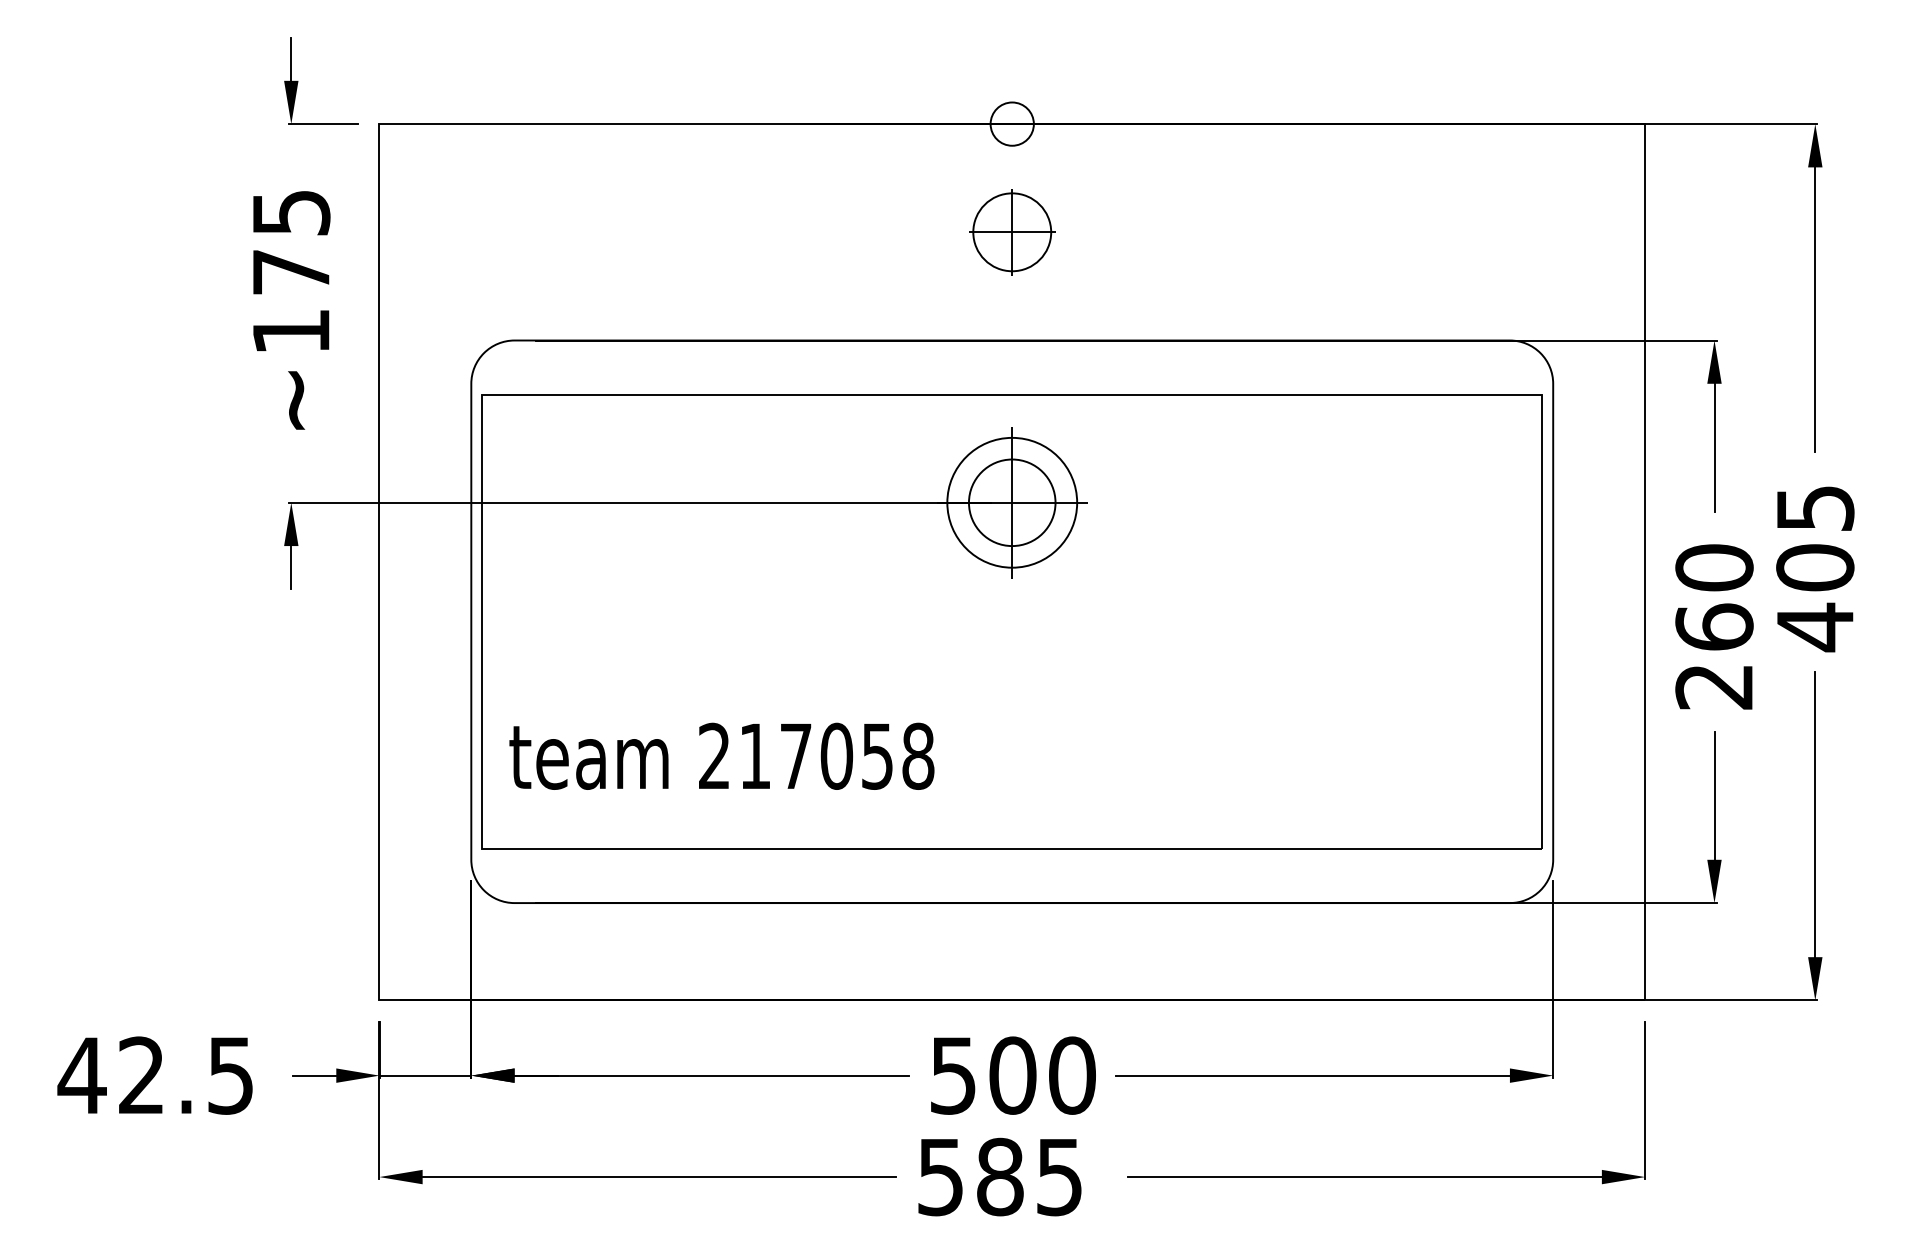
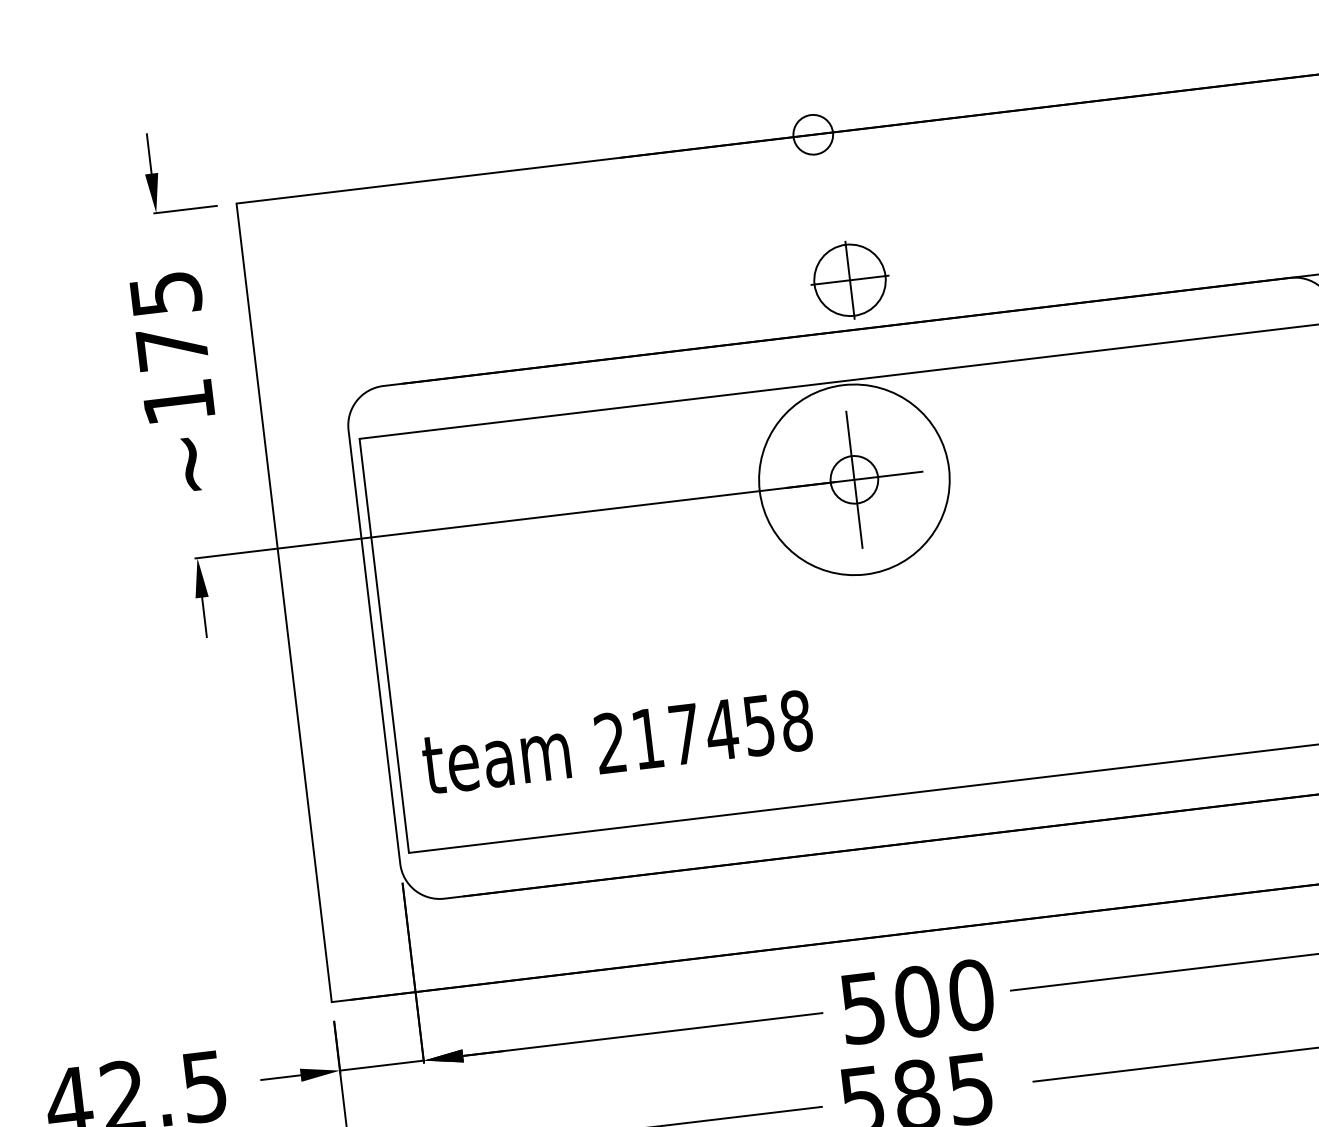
part: (1012, 232) -> (850, 280), moved
circle: (1011, 502) -> (853, 479), size x0.6
circle: (1012, 502) -> (854, 479), size x1.6
text: (836, 755) -> (721, 729), 217058 -> 217458

